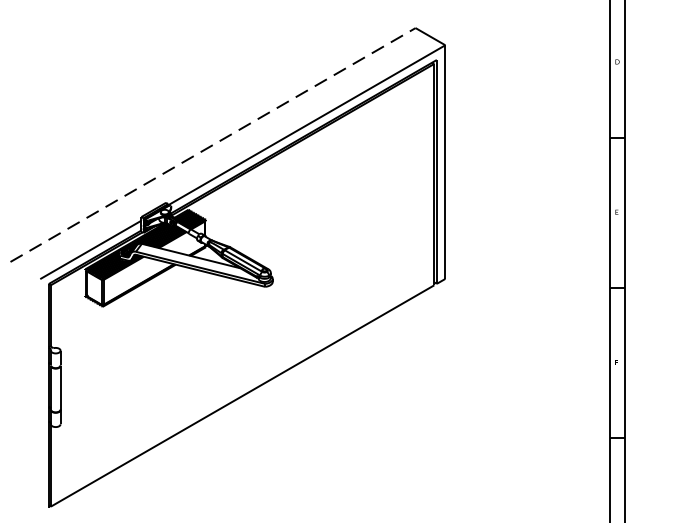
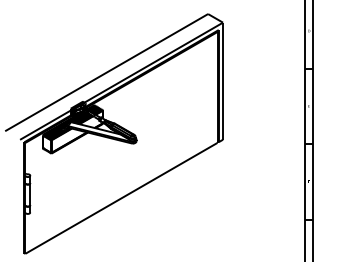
line: (214, 144) -> (107, 72), dashed -> solid

